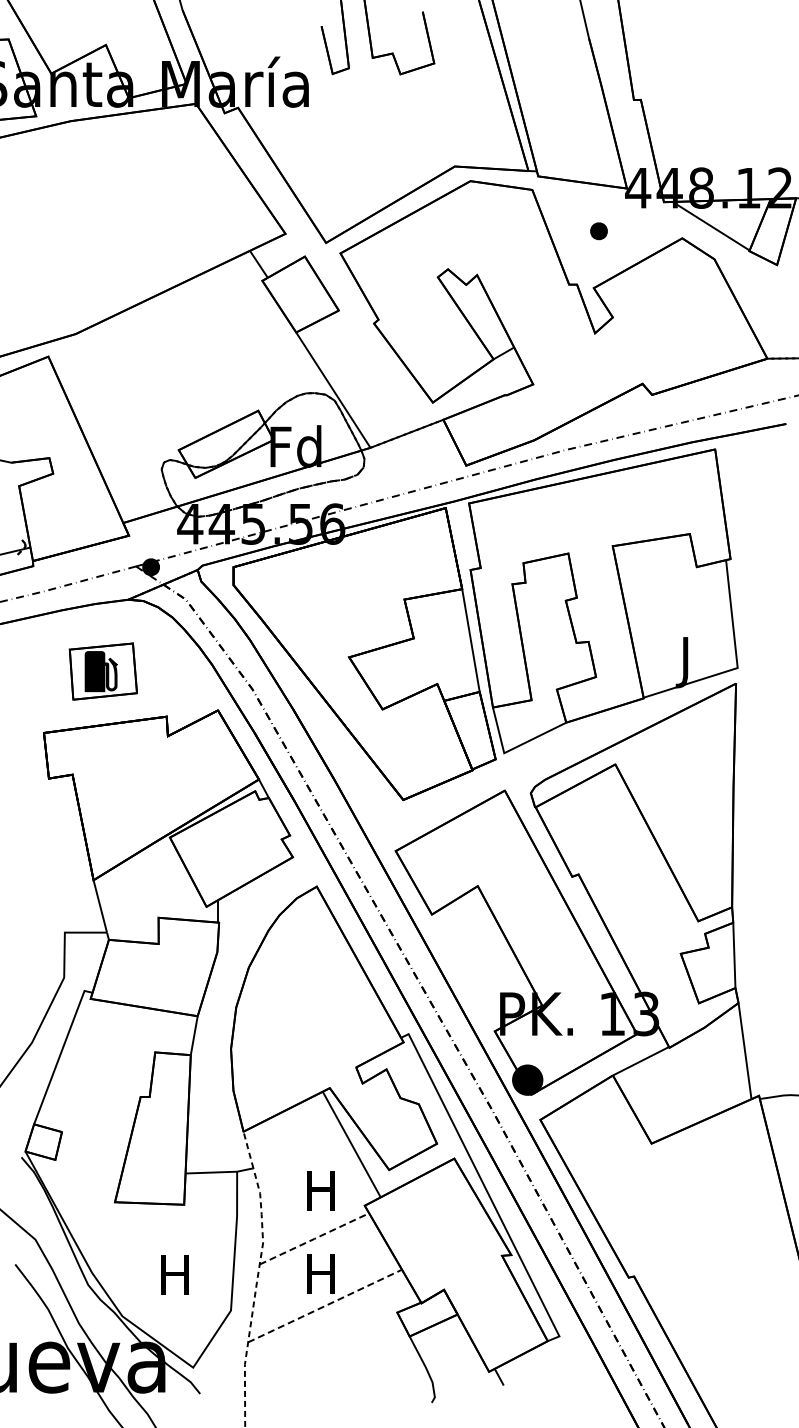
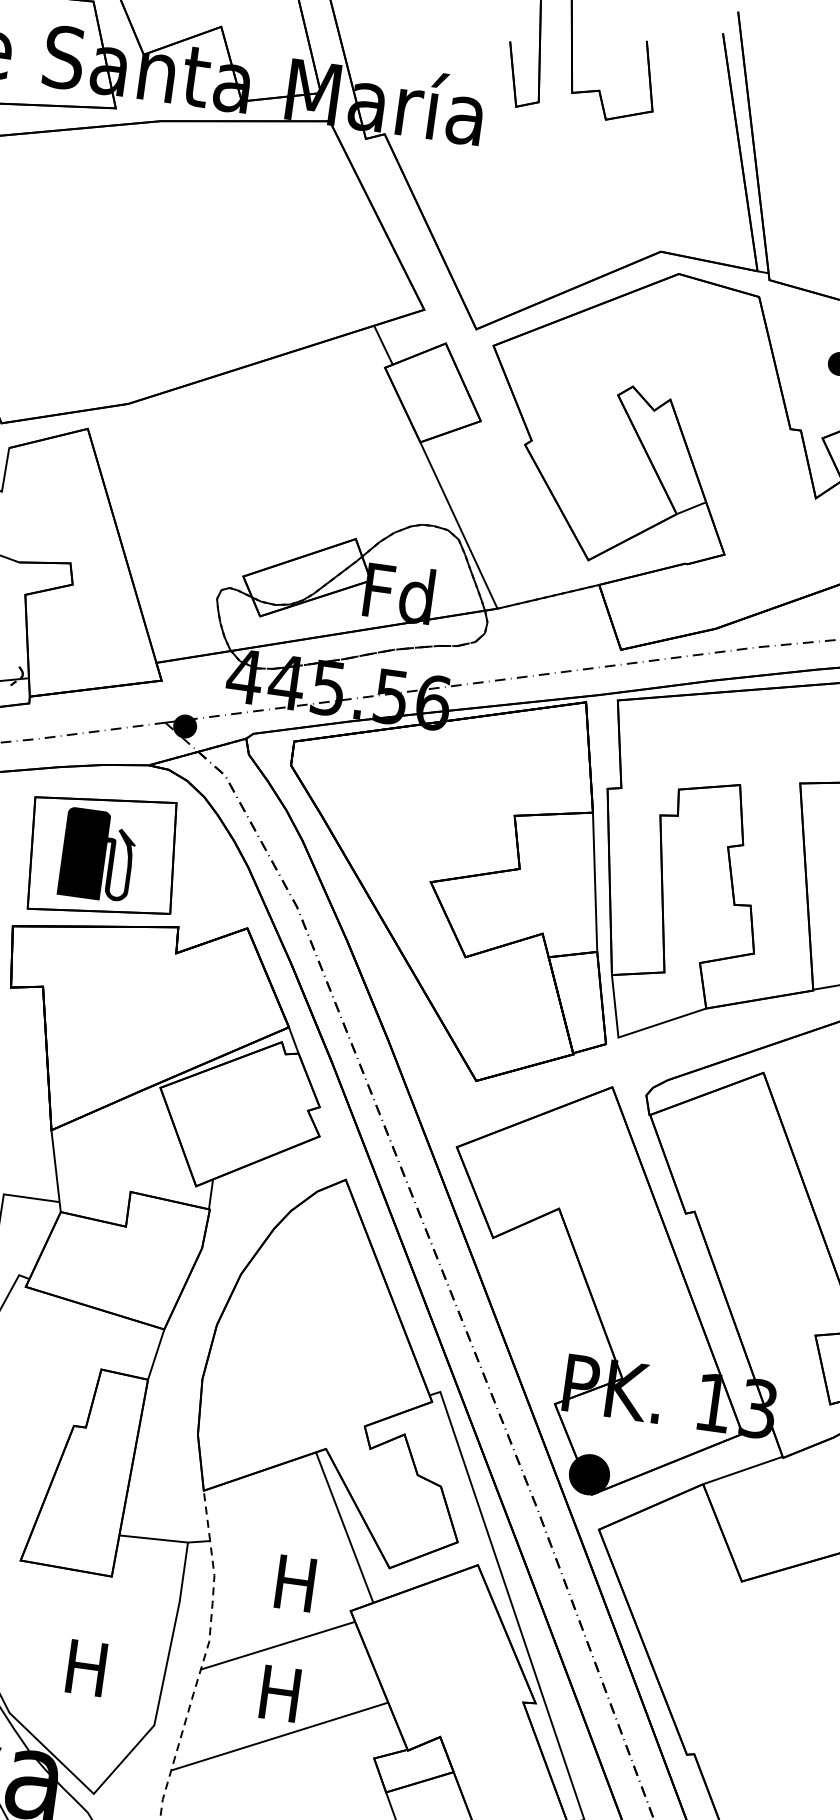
part: (103, 671) -> (102, 855), size x1.67
line: (314, 1238) -> (278, 1645), dashed -> solid
line: (324, 1306) -> (278, 1737), dashed -> solid

